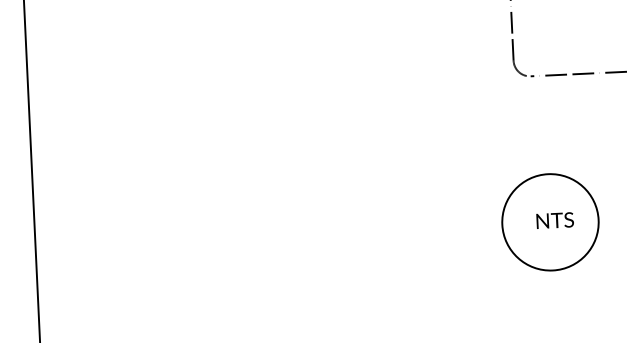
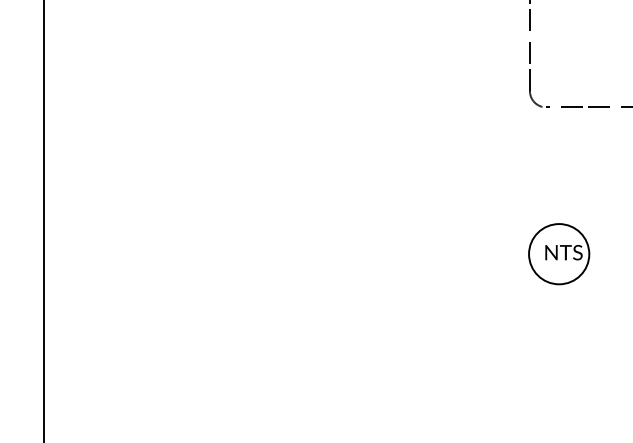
circle: (550, 222) -> (559, 254), size x0.62

